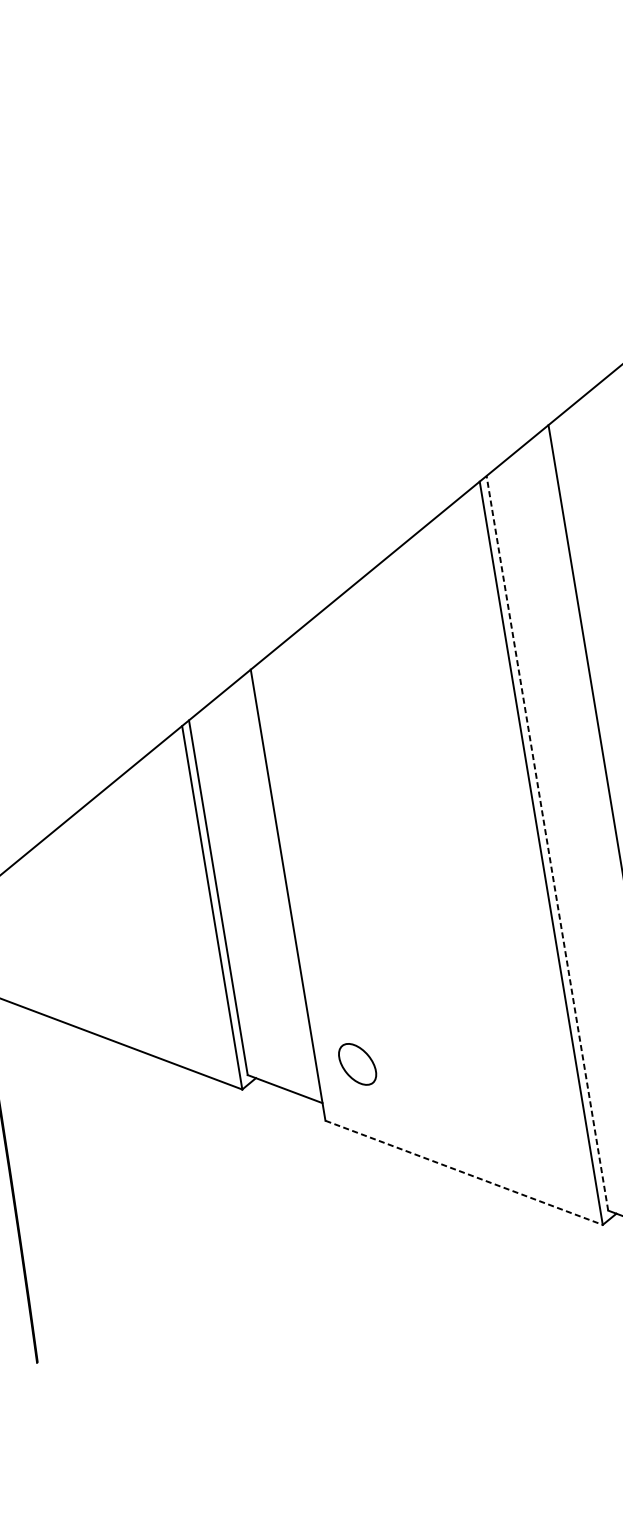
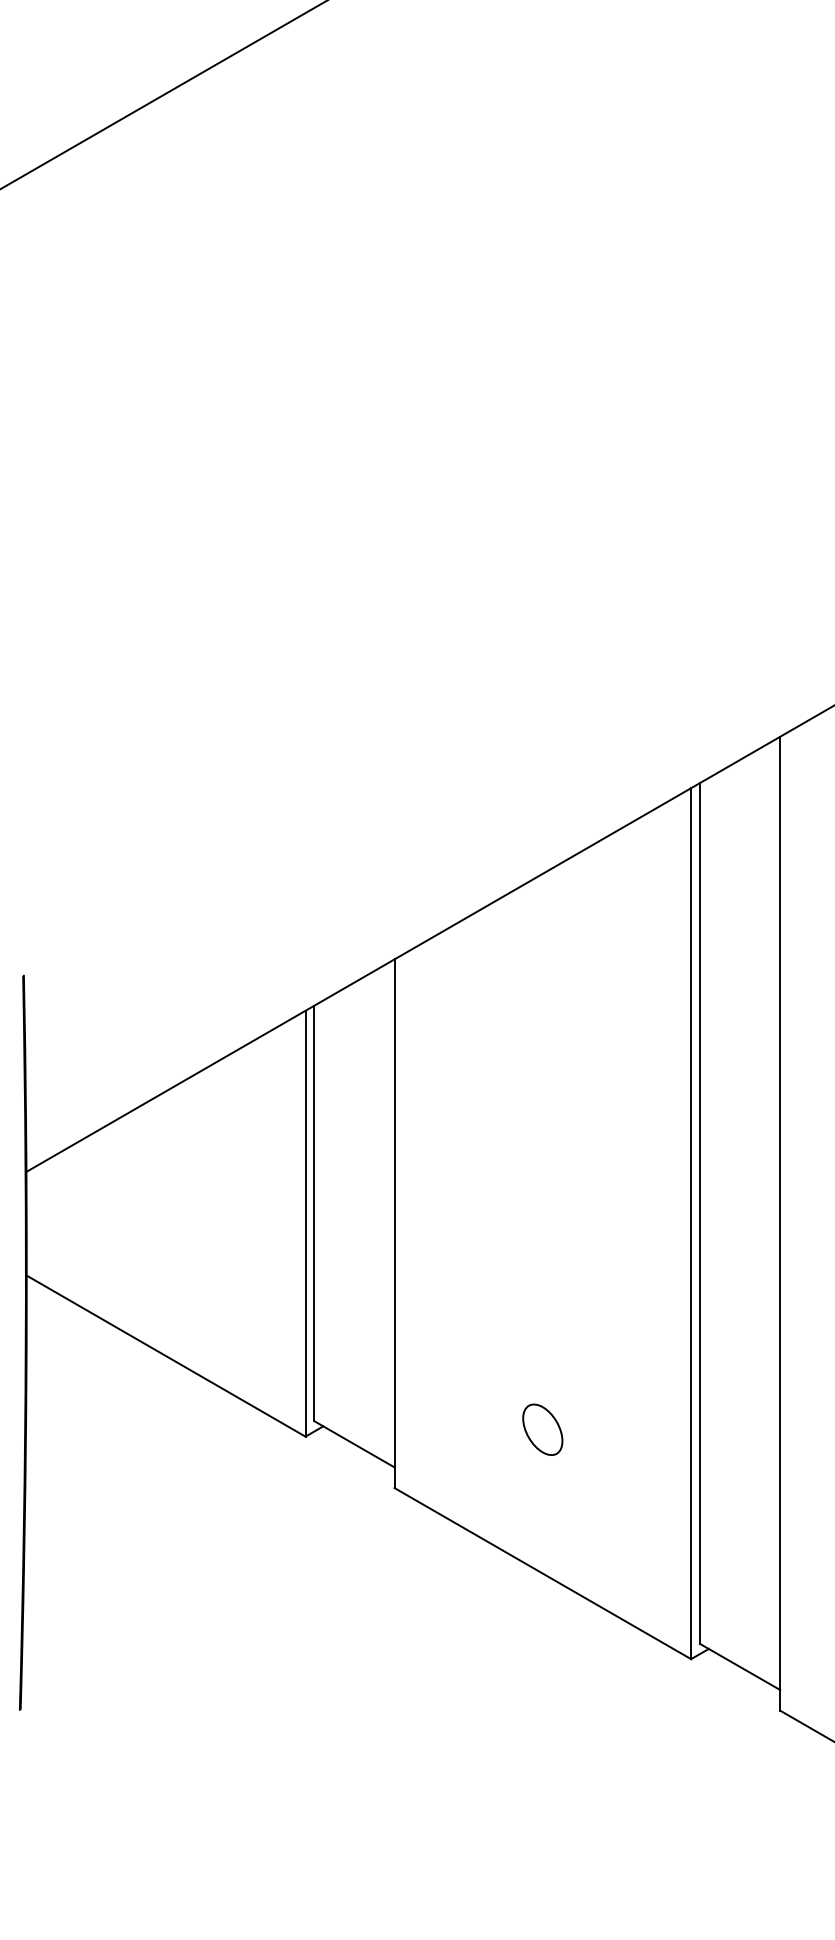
line: (547, 842) -> (700, 1212), dashed -> solid
part: (357, 1064) -> (542, 1429), moved
line: (464, 1172) -> (543, 1573), dashed -> solid

